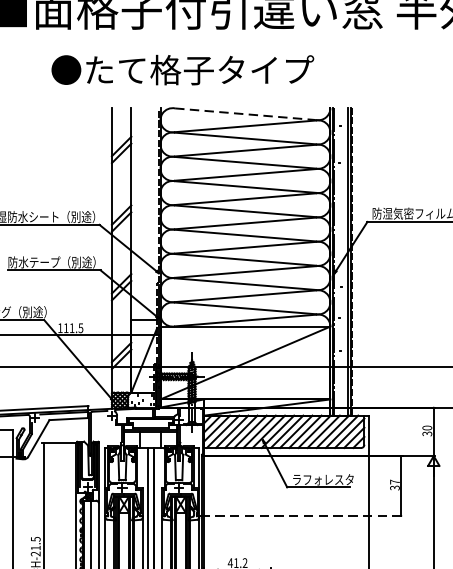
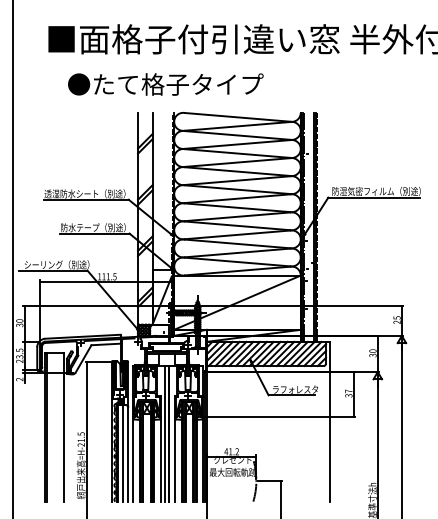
text: (182, 70) -> (165, 84), moved
line: (245, 114) -> (237, 117), dashed -> solid
line: (301, 515) -> (279, 416), dashed -> solid

